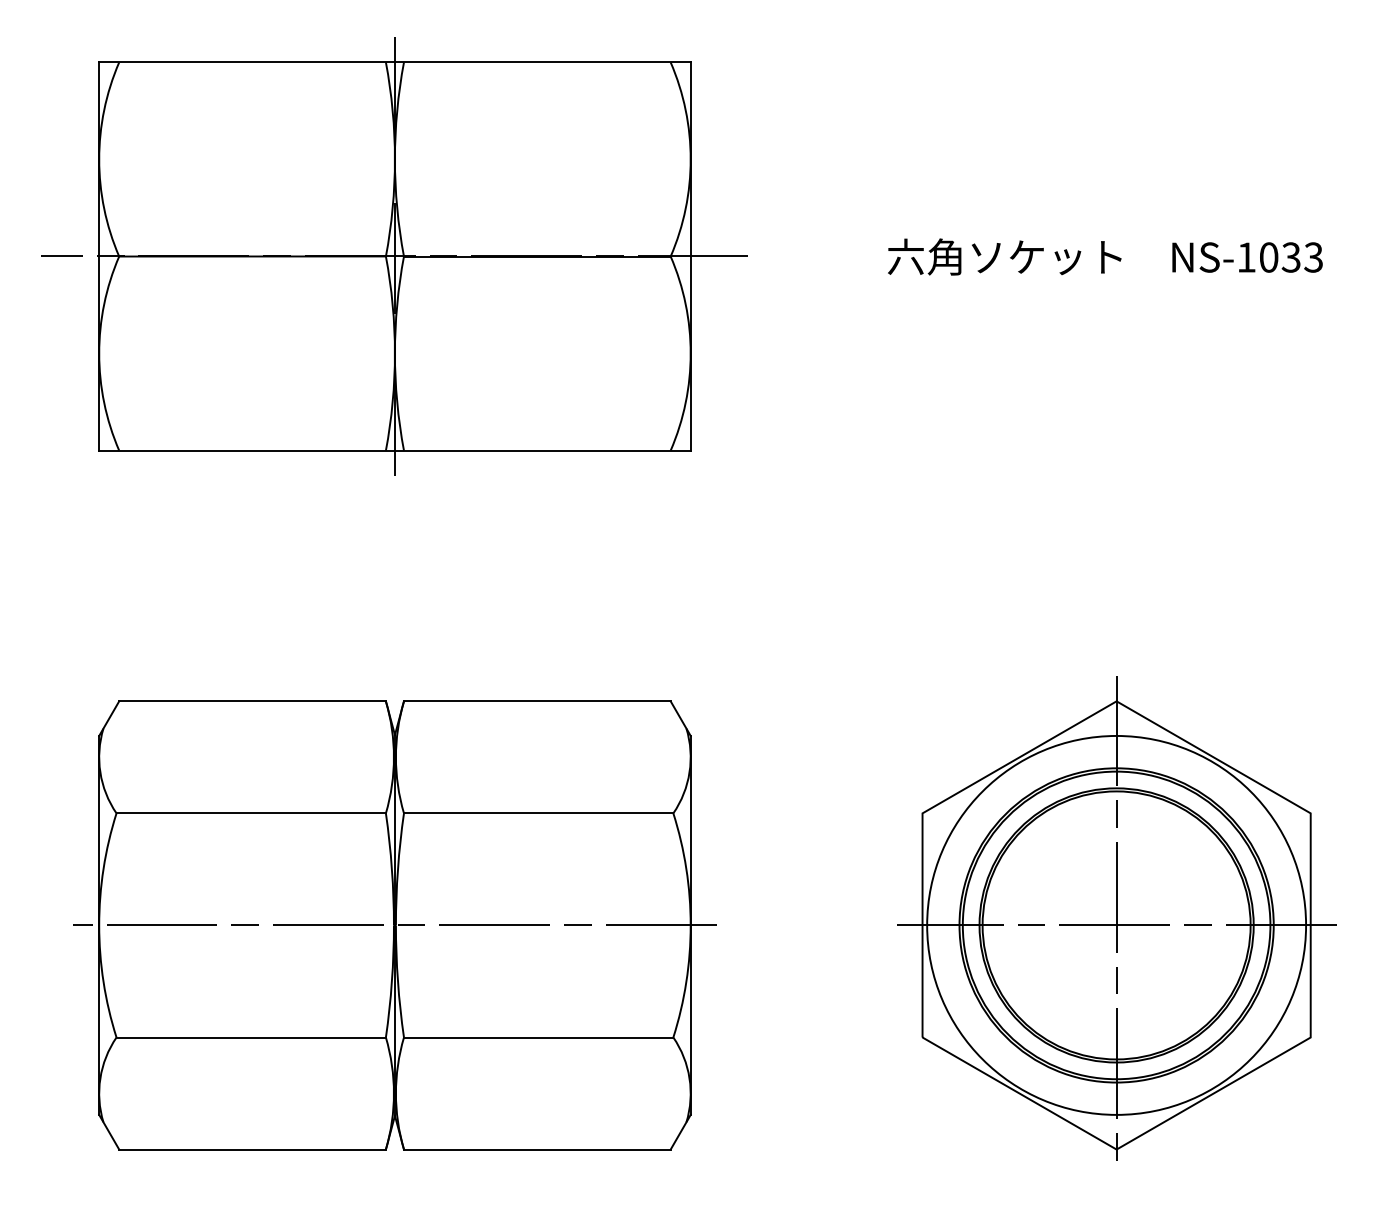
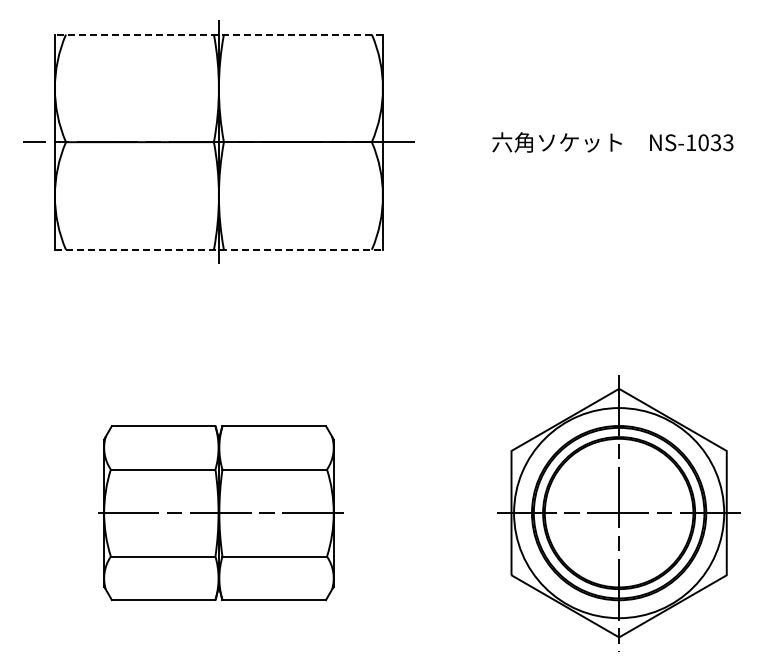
line: (394, 62) -> (218, 34), solid -> dashed
line: (395, 450) -> (219, 249), solid -> dashed
part: (394, 924) -> (218, 512), size x0.7

